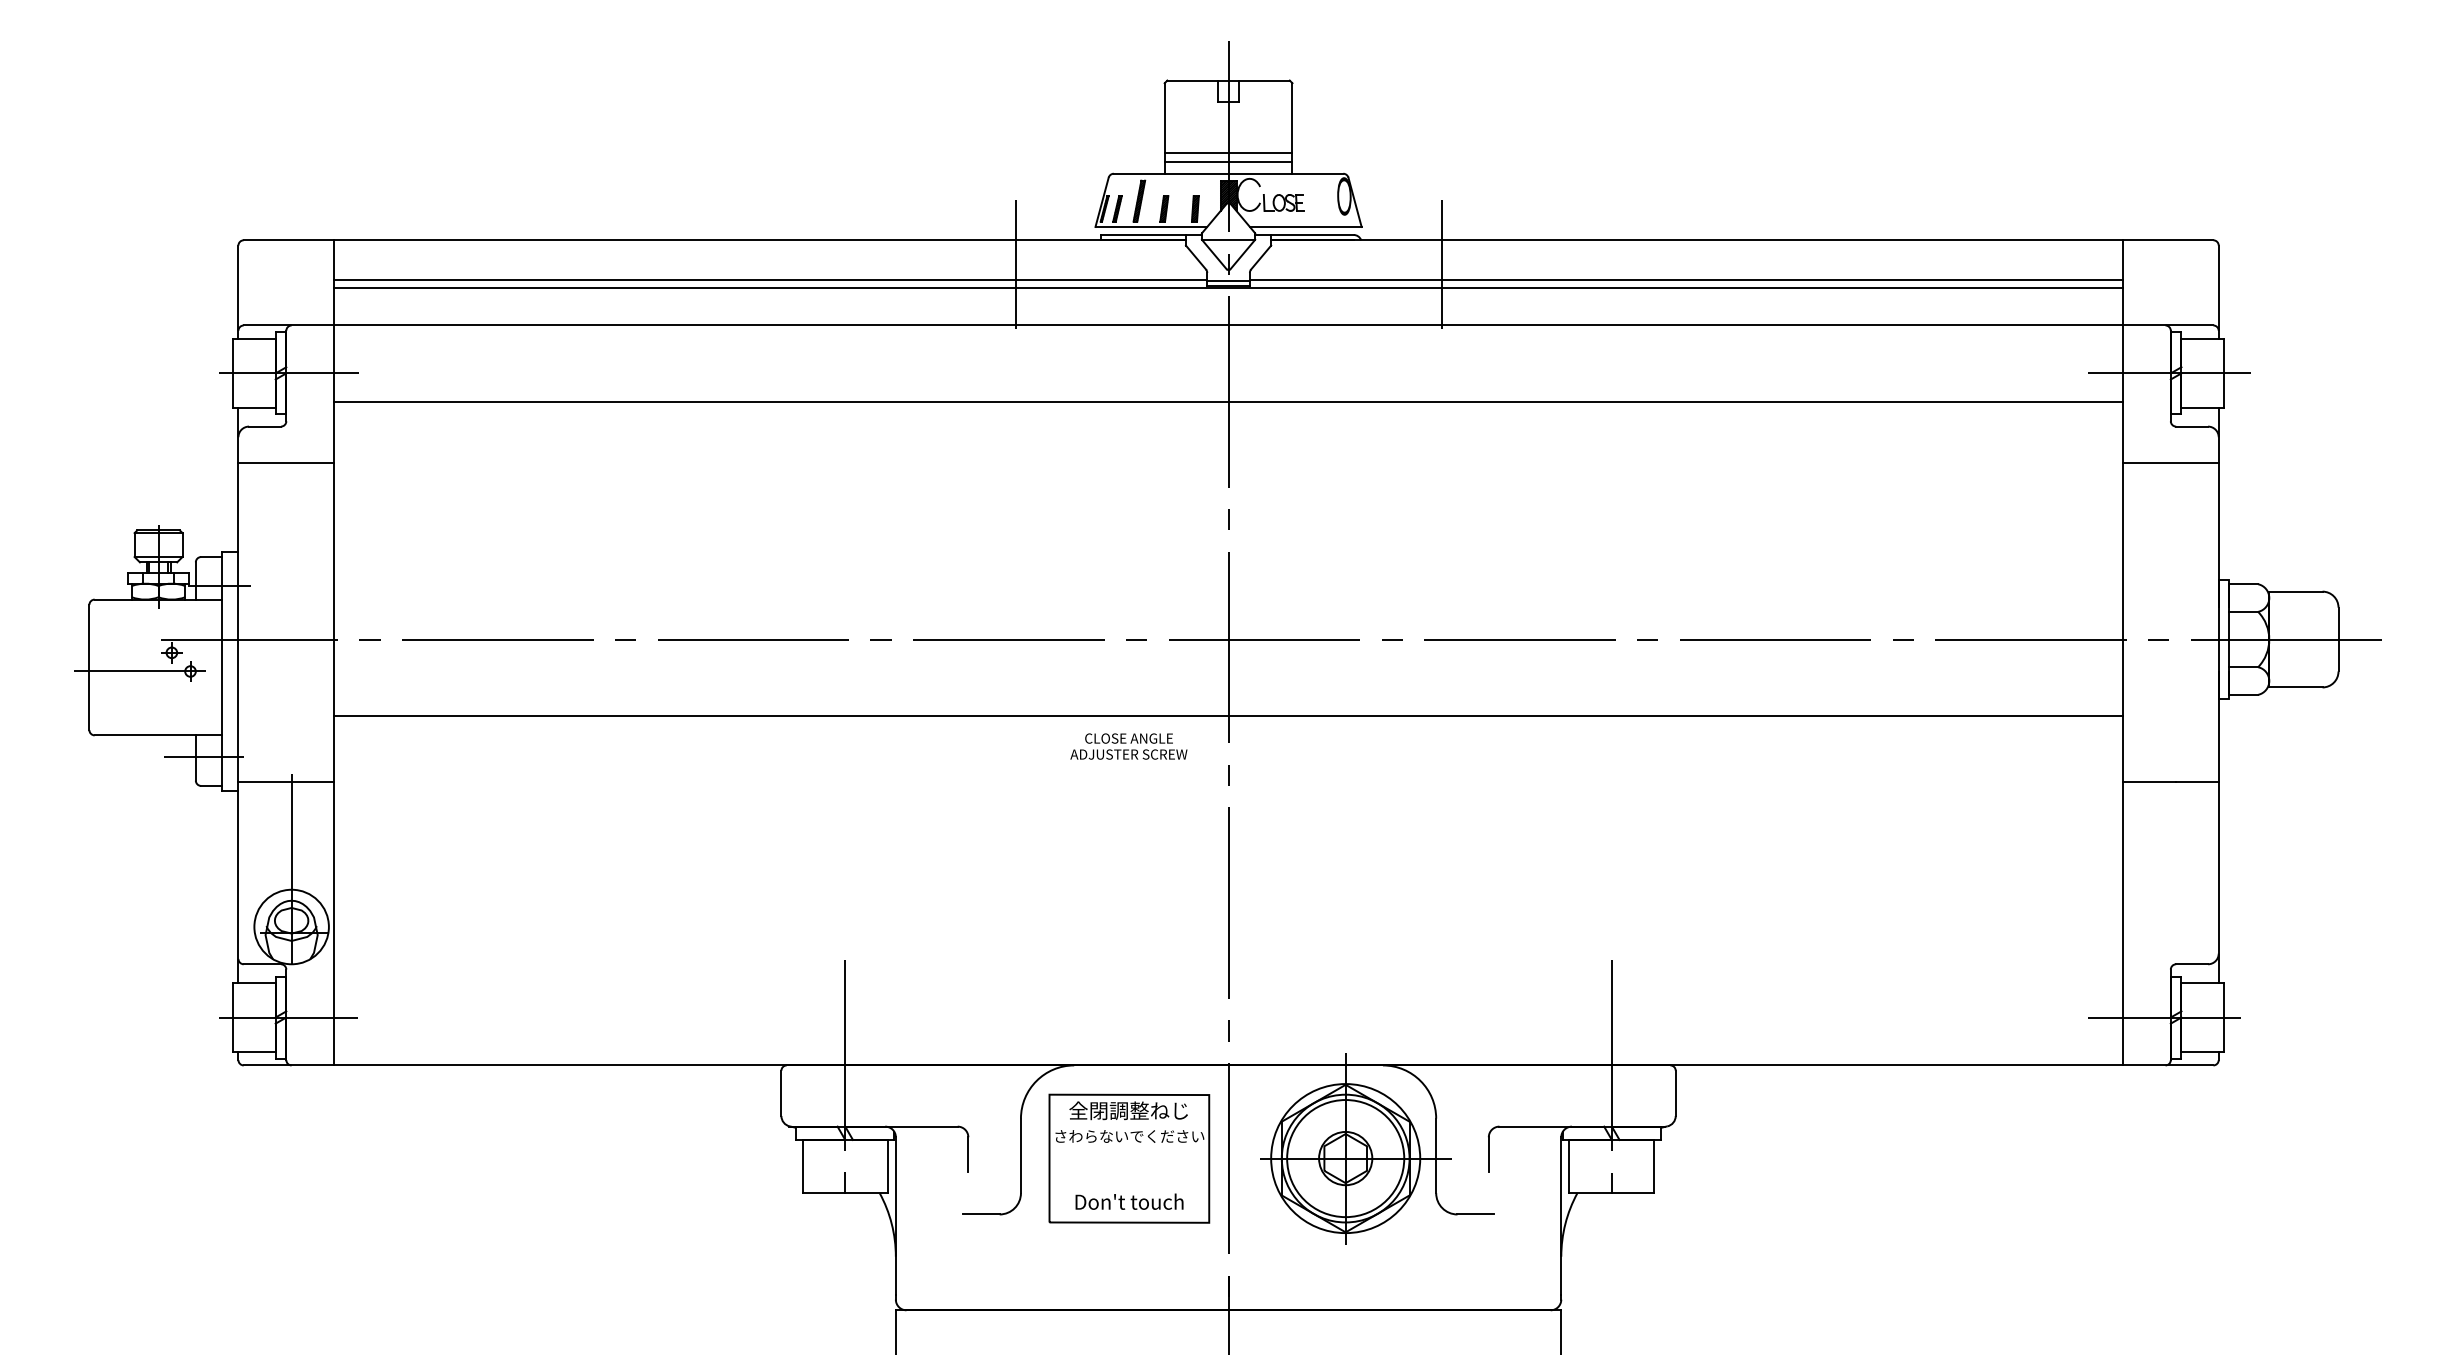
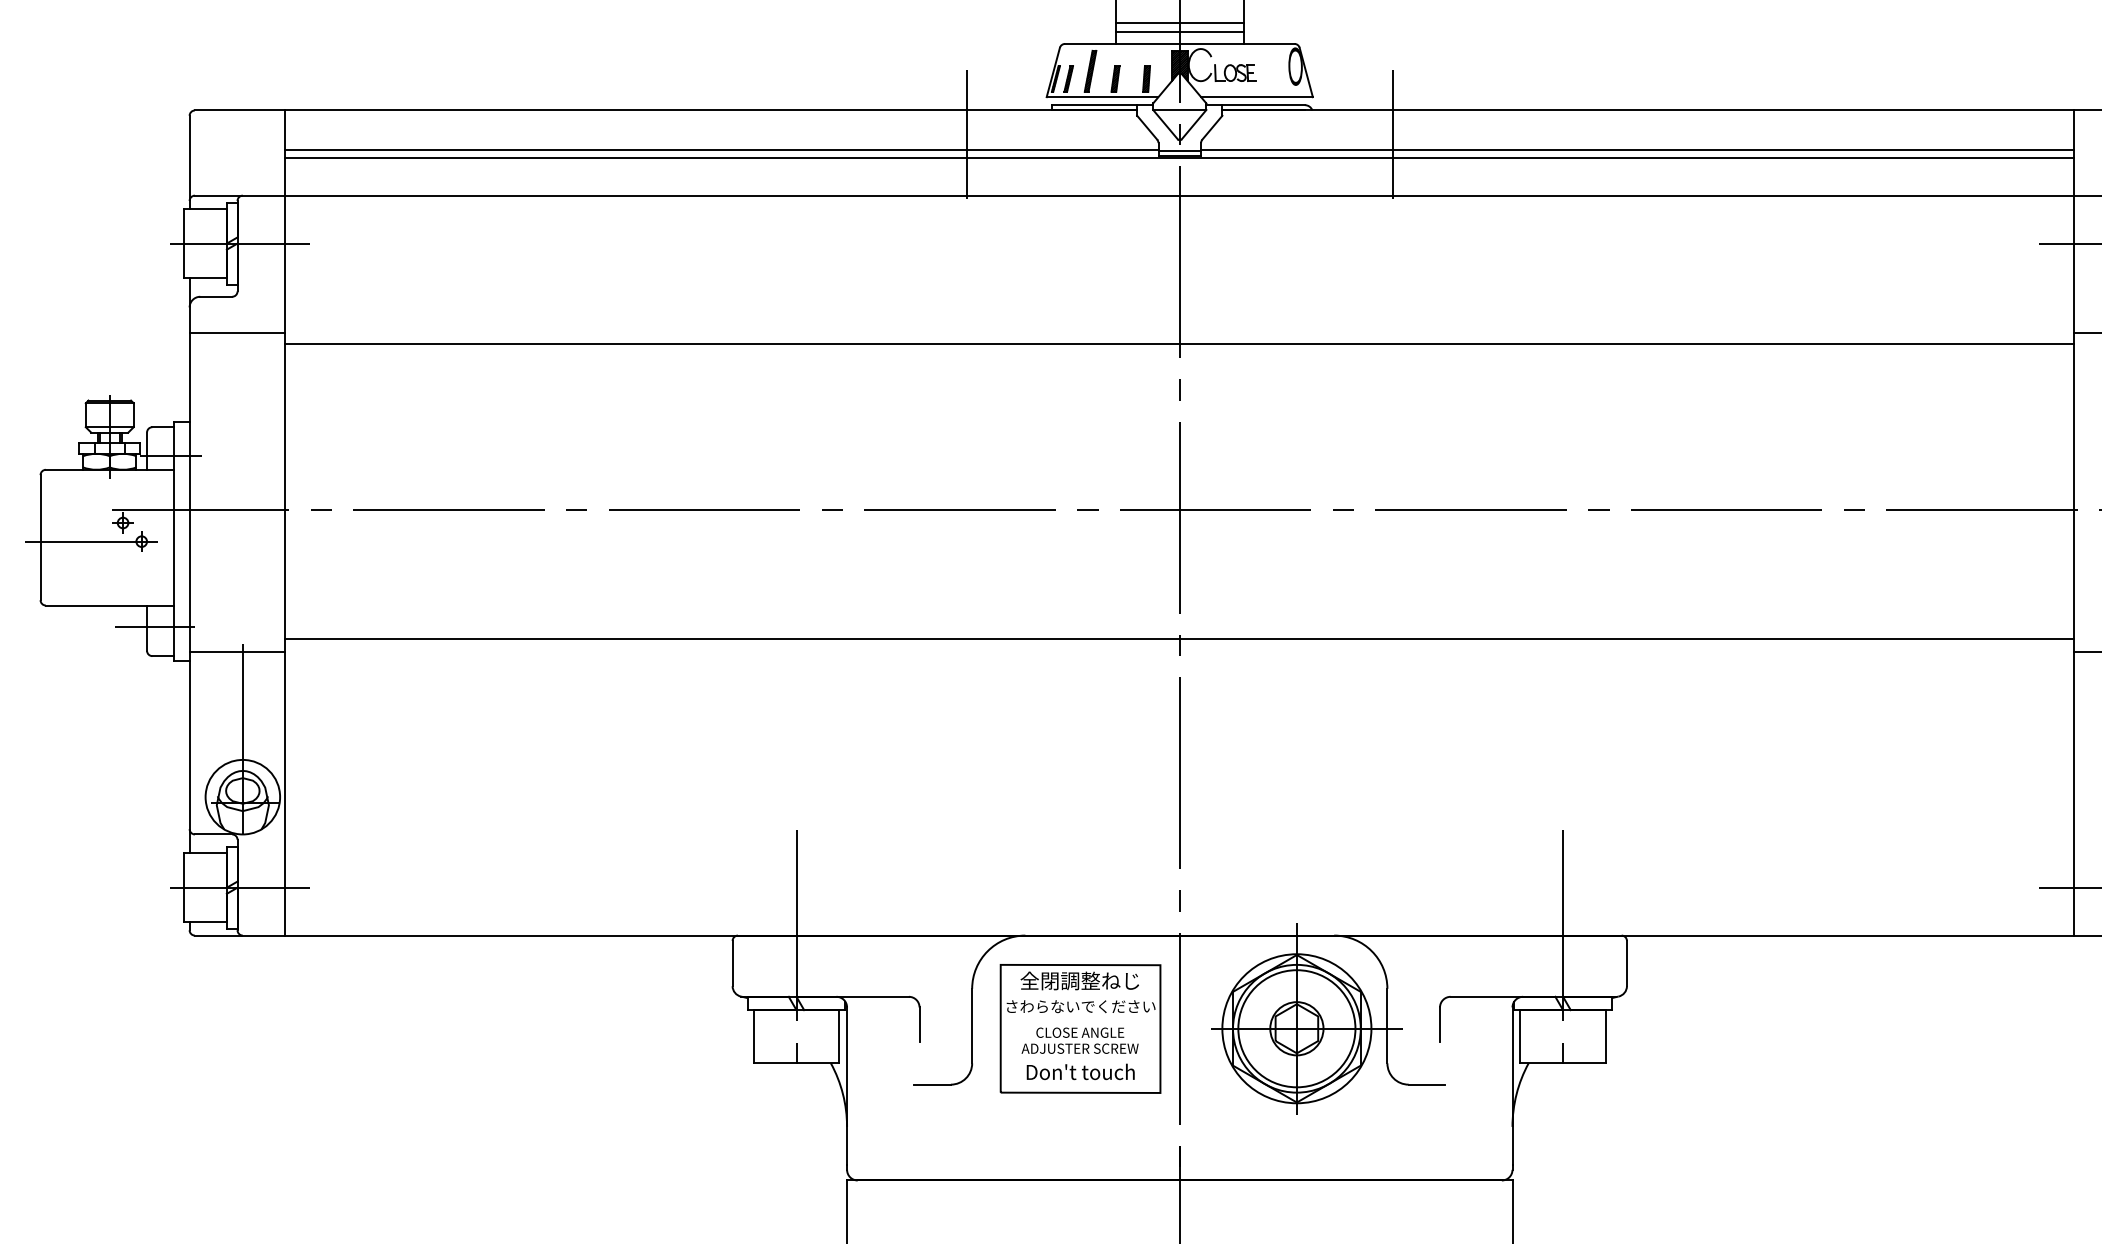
line: (1228, 402) -> (1179, 343), moved
line: (1228, 715) -> (1179, 638), moved
text: (1128, 746) -> (1079, 1040), moved

